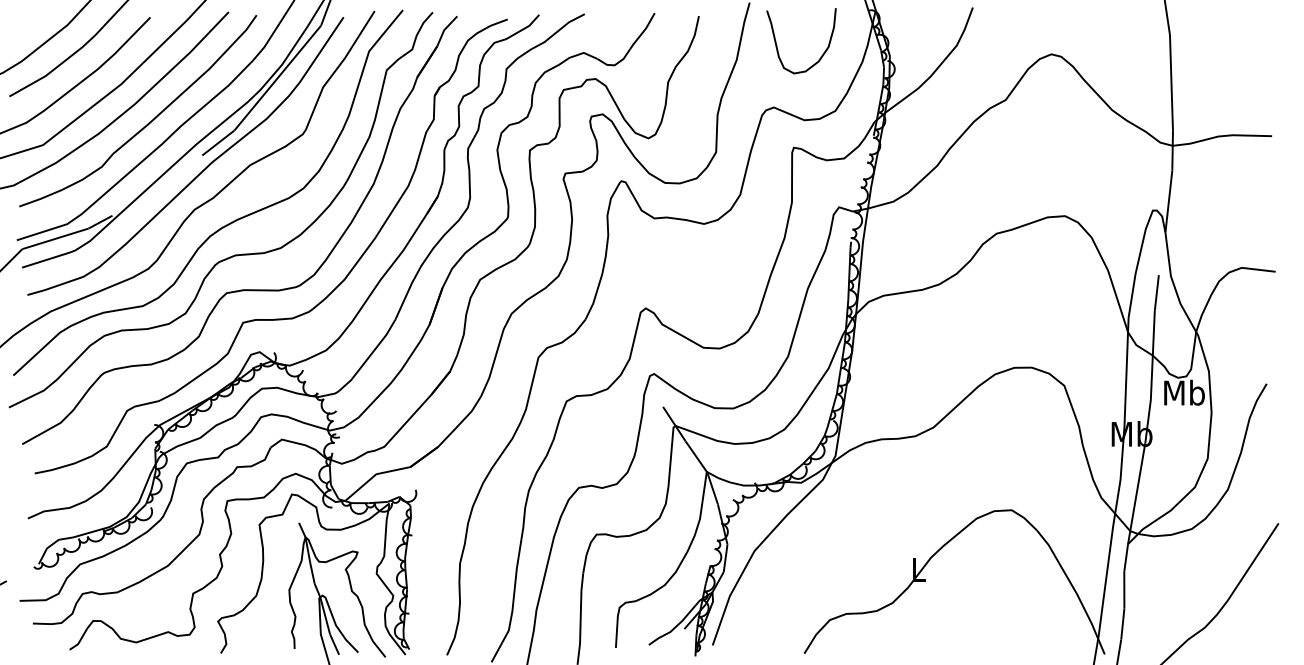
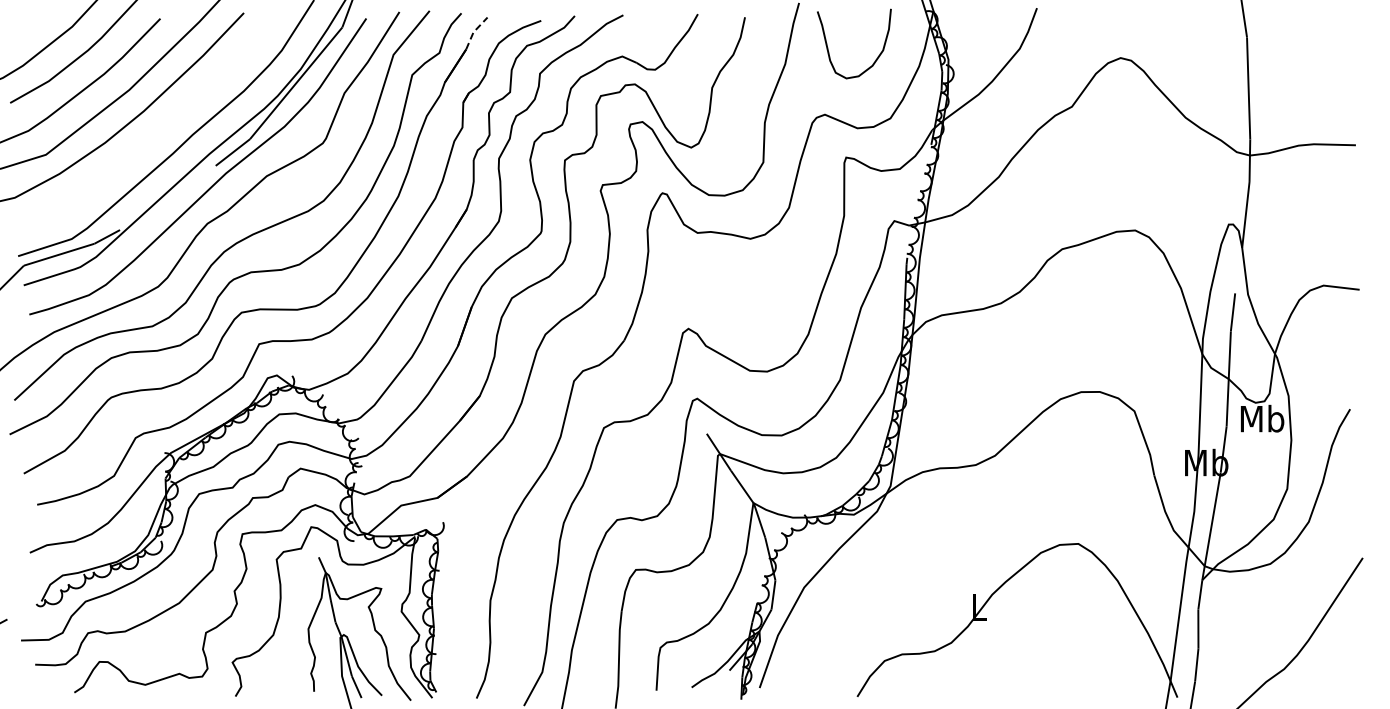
line: (445, 29) -> (474, 31), solid -> dashed
curve: (146, 124) -> (156, 132), removed

